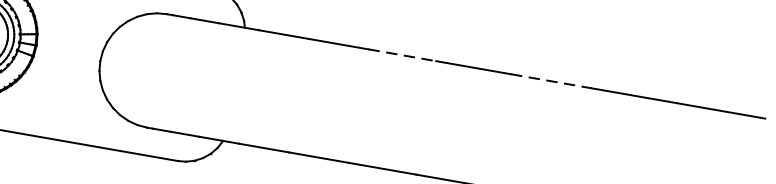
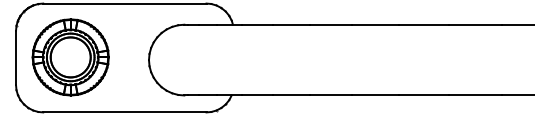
line: (403, 55) -> (331, 24), dashed -> solid
line: (552, 81) -> (424, 24), dashed -> solid

